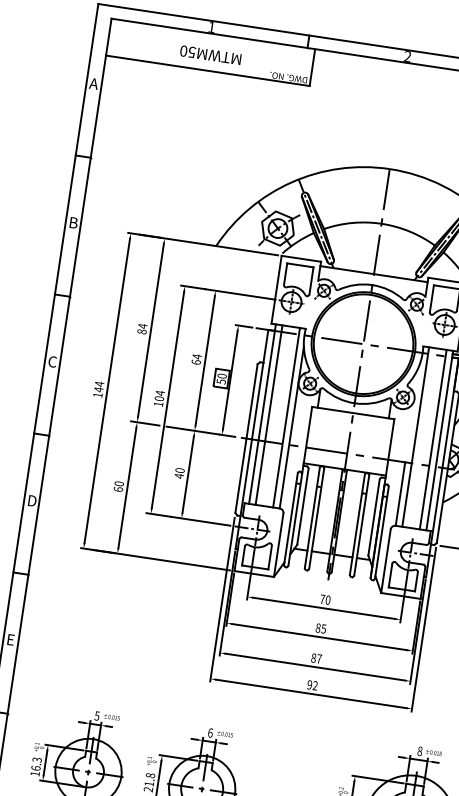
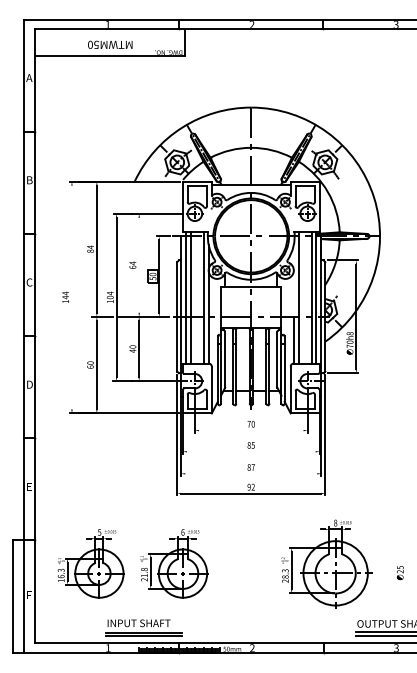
line: (205, 359) -> (139, 264), removed
line: (106, 390) -> (71, 297), removed
line: (323, 608) -> (250, 430), removed
line: (318, 636) -> (250, 451), removed
line: (315, 666) -> (251, 473), removed

